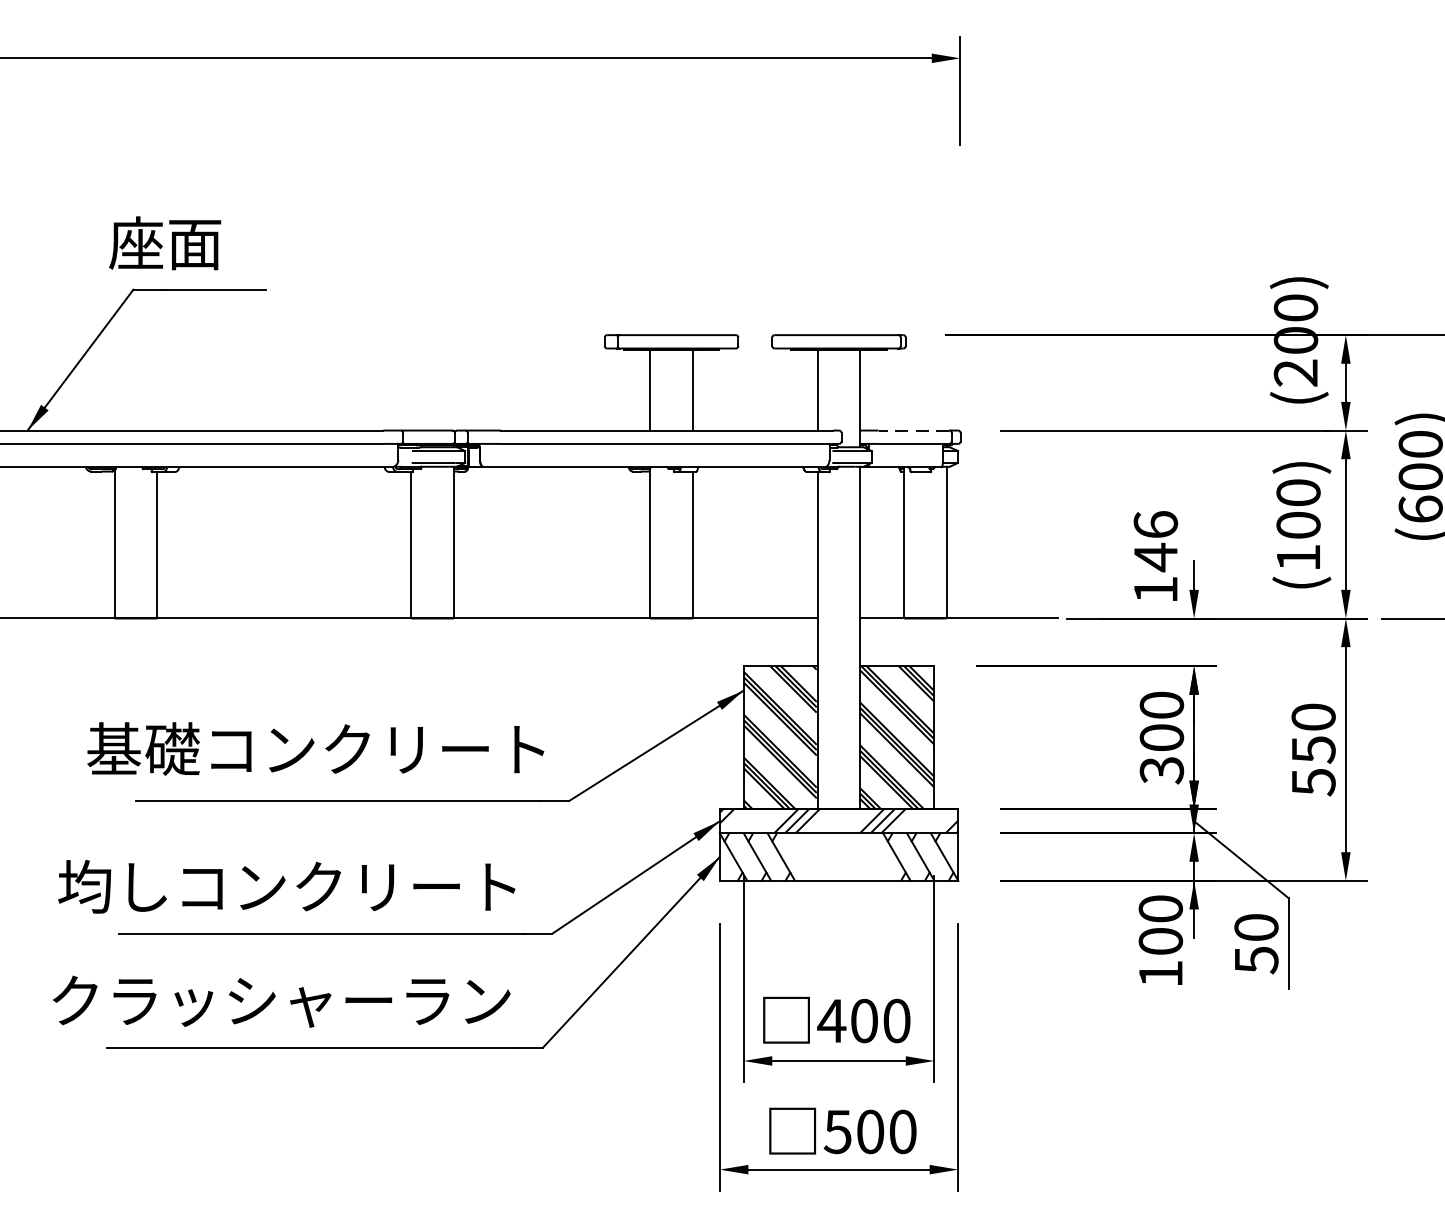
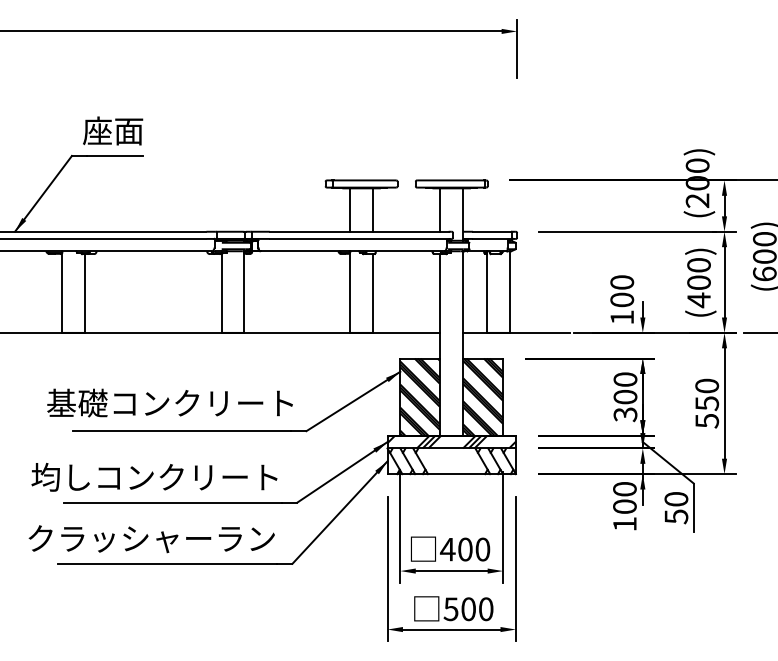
text: (166, 242) -> (113, 130), moved
line: (914, 430) -> (492, 231), dashed -> solid
text: (1156, 541) -> (622, 291), 146 -> 100
text: (1297, 558) -> (698, 300), (100) -> (400)

